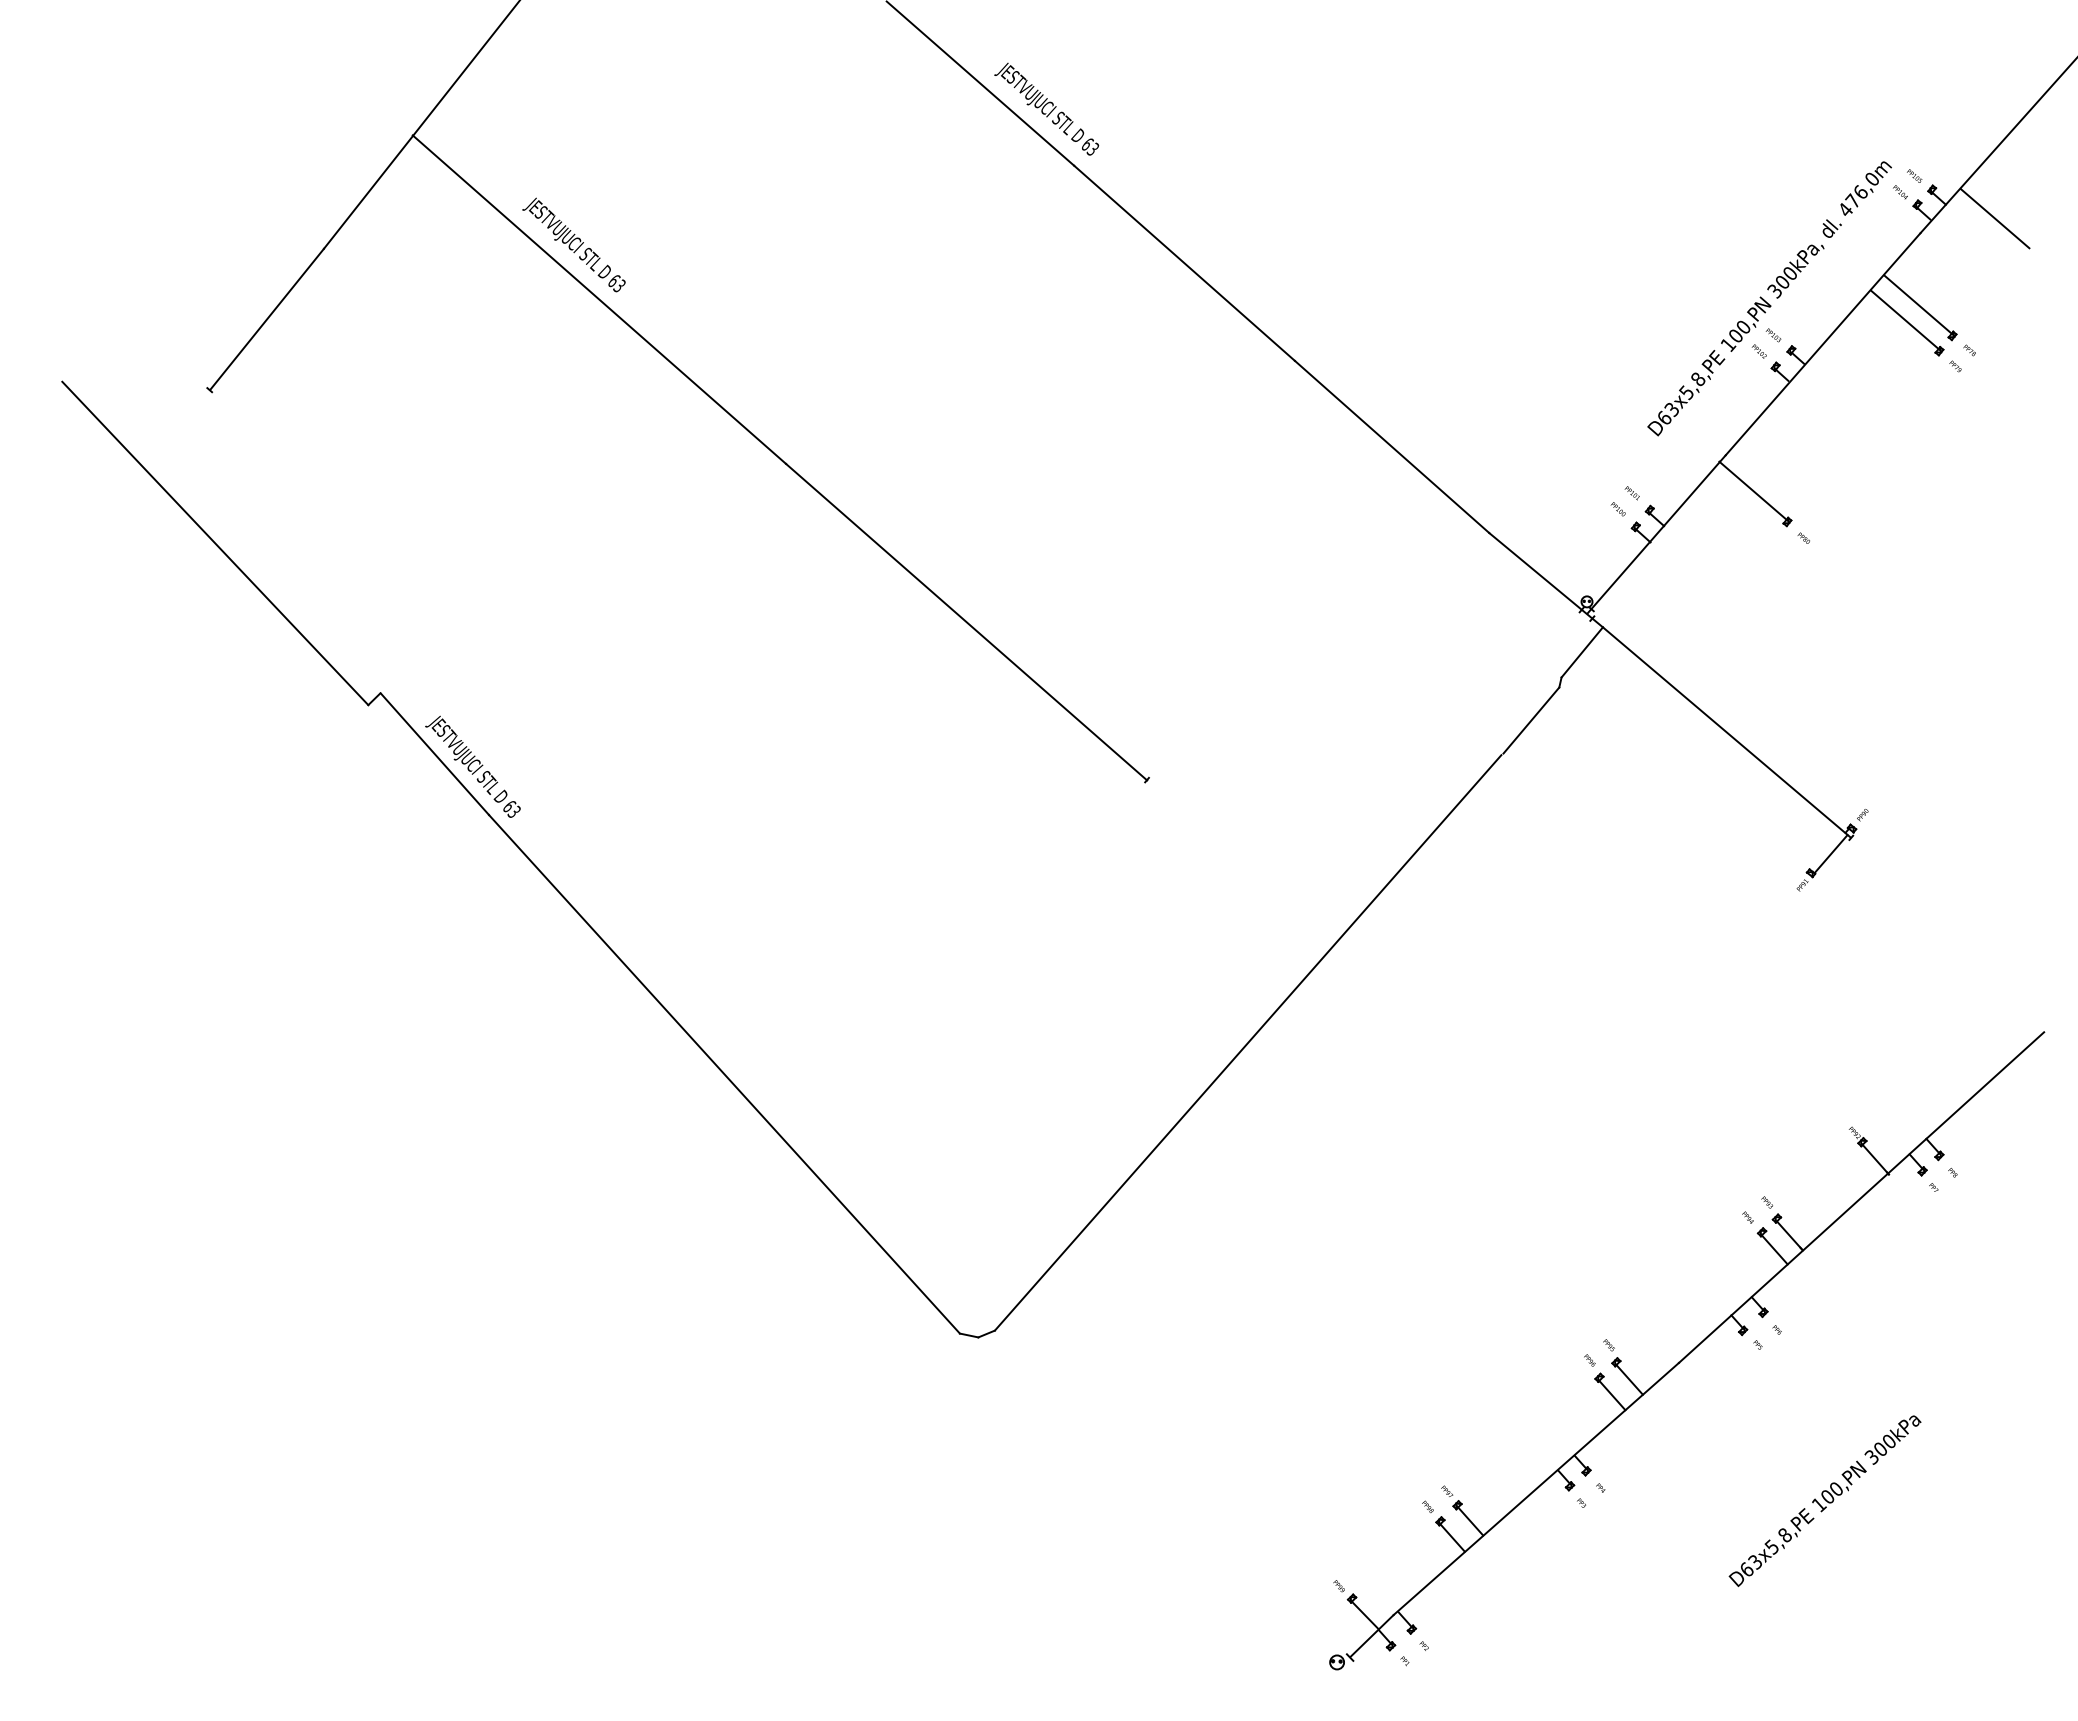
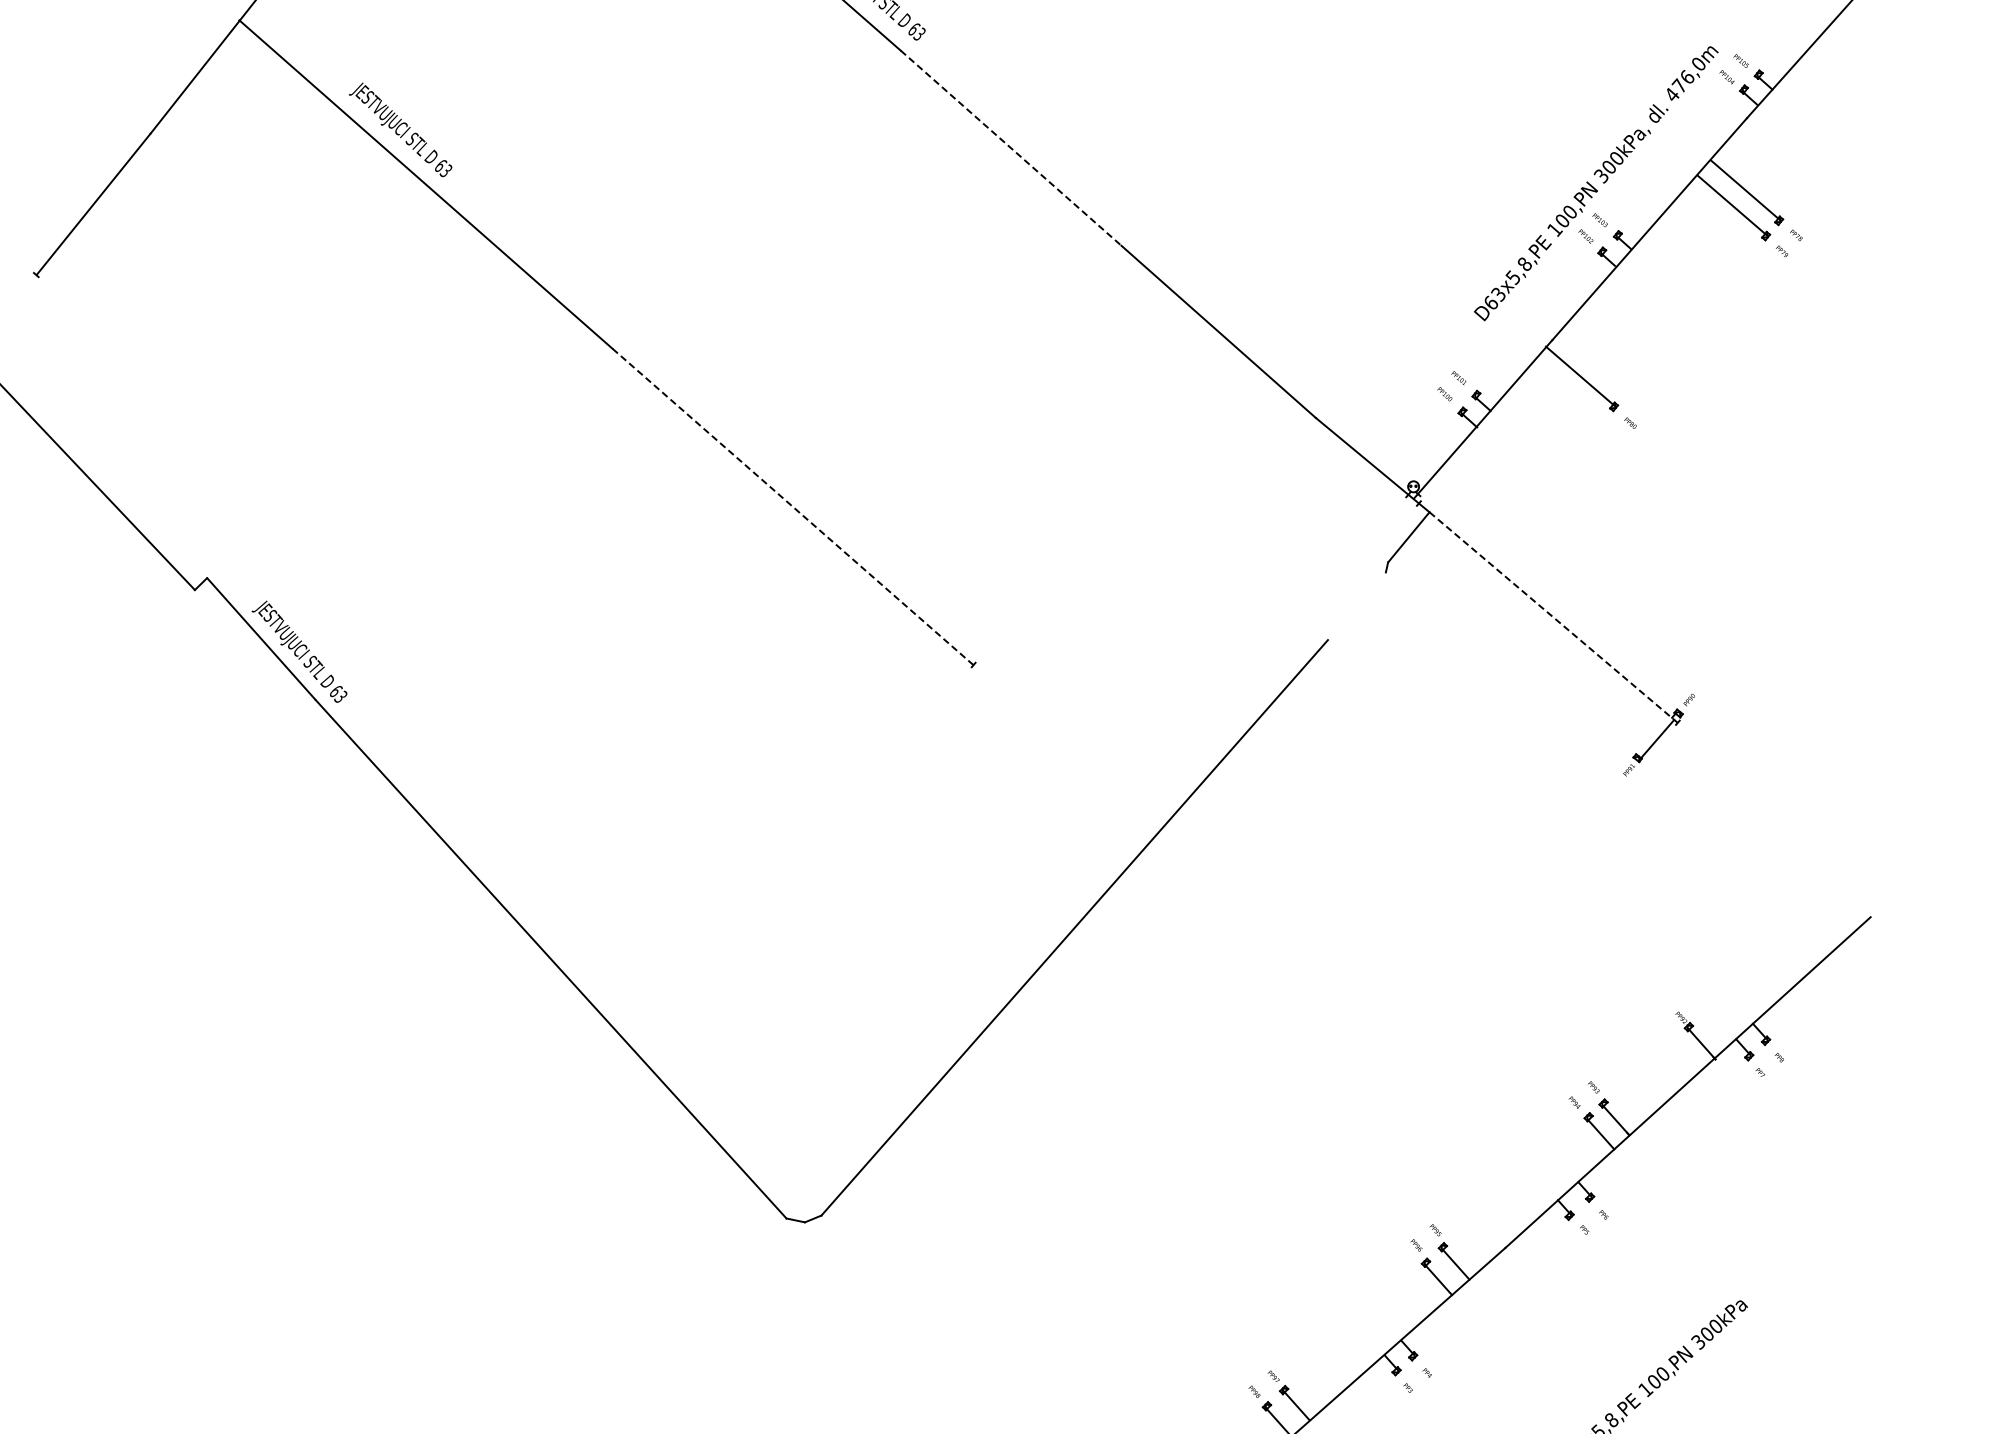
line: (1994, 218) -> (1821, 103), removed
line: (1184, 263) -> (1011, 148), solid -> dashed
line: (966, 622) -> (793, 507), solid -> dashed
line: (1531, 720) -> (1358, 605), removed
line: (1727, 732) -> (1554, 617), solid -> dashed

